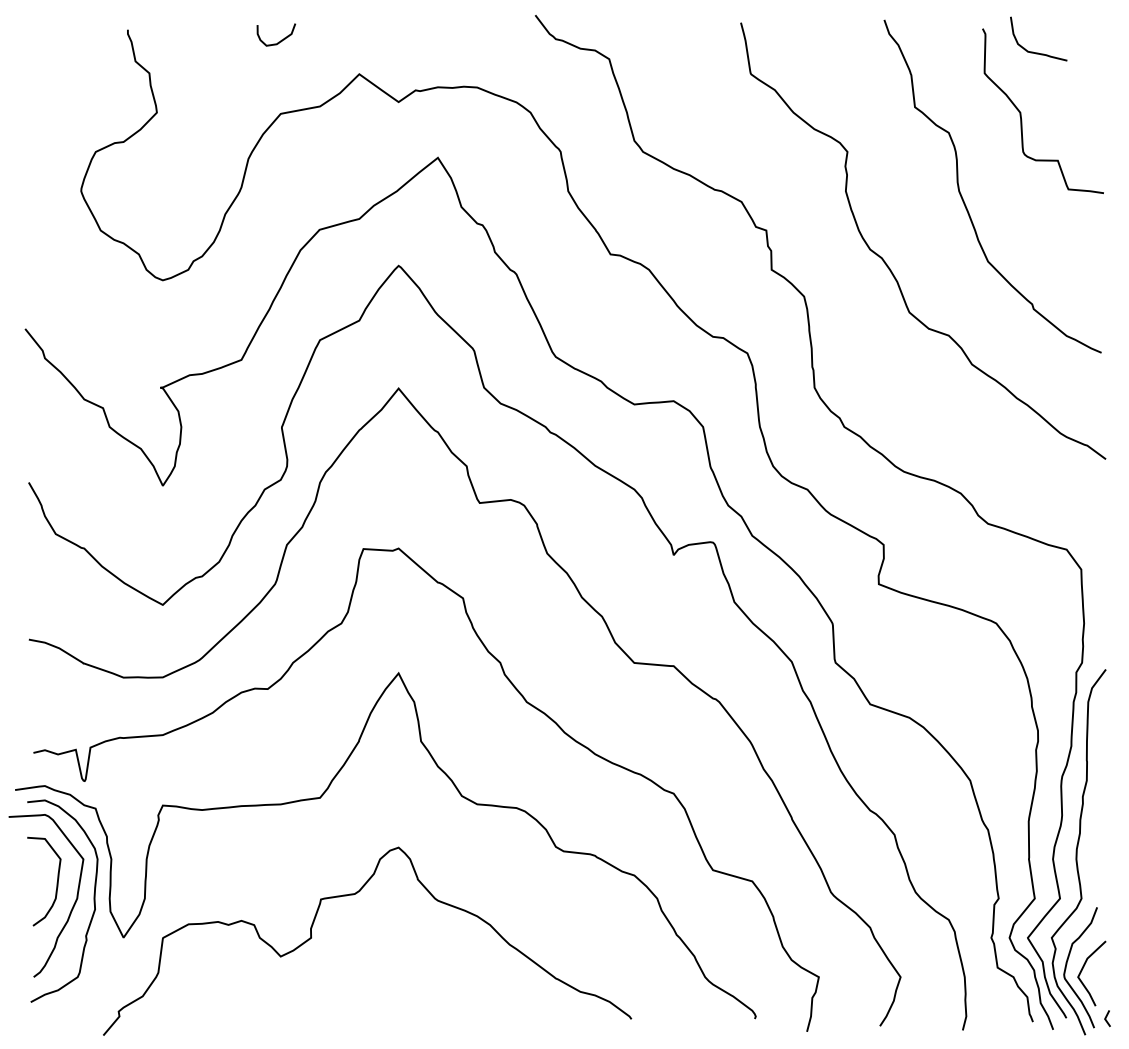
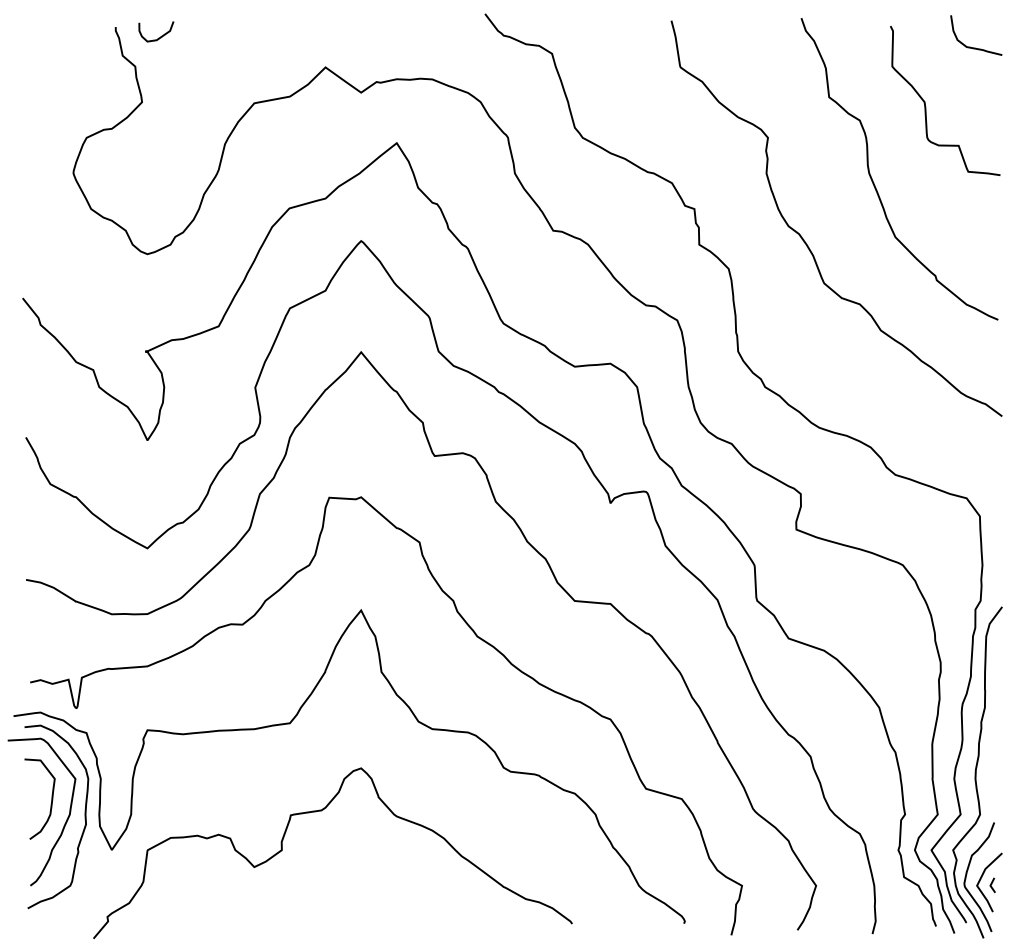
curve: (278, 41) -> (158, 37), moved
curve: (1037, 52) -> (975, 47), moved
line: (1107, 1017) -> (992, 884), moved

